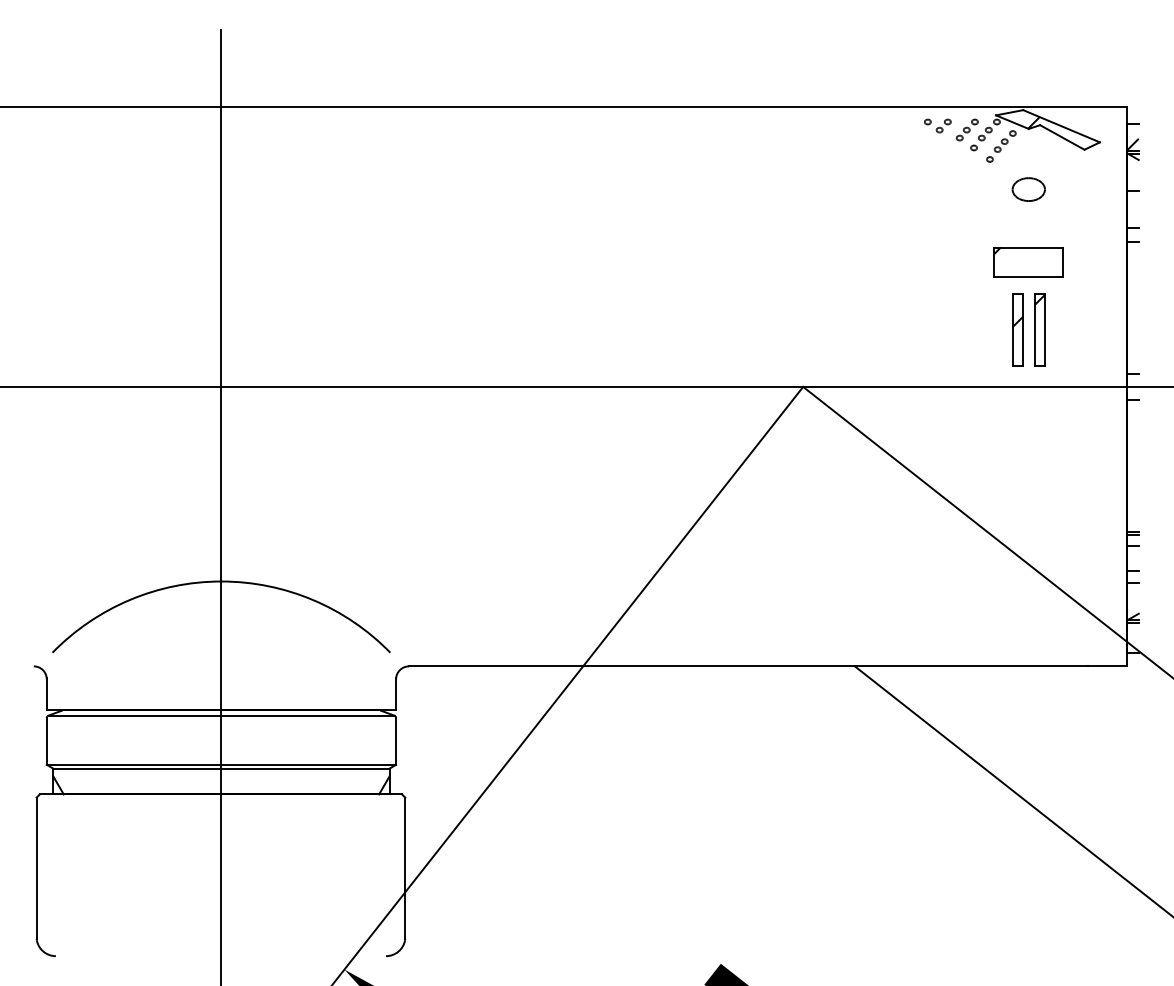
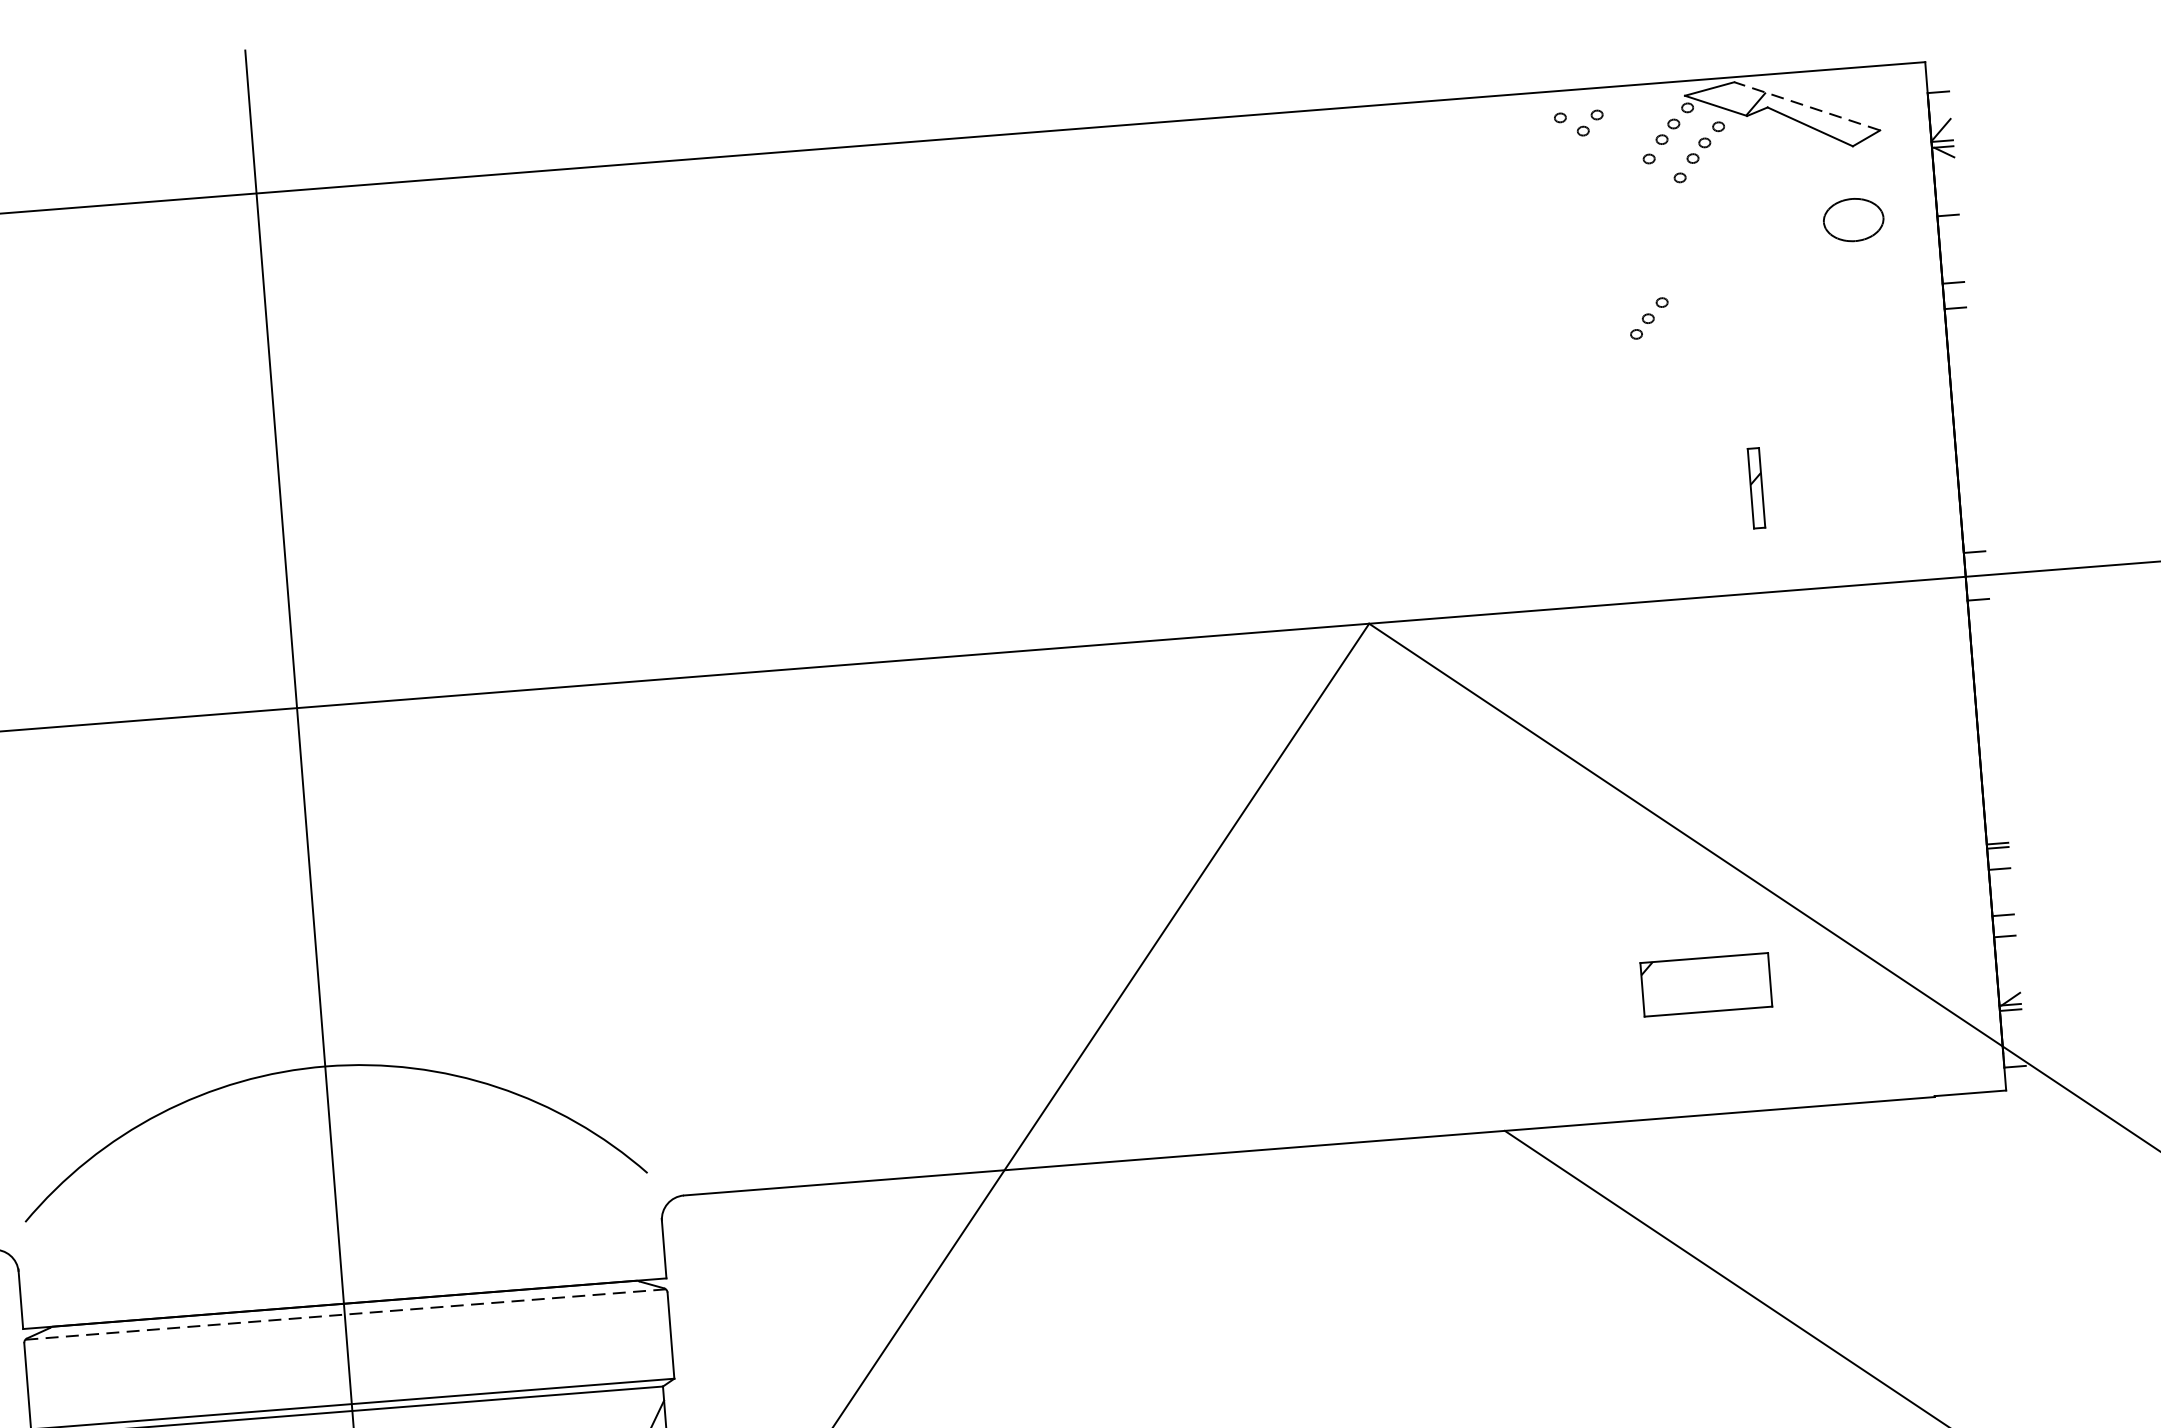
line: (1061, 126) -> (1807, 106), solid -> dashed
part: (967, 129) -> (1649, 317), moved
part: (1028, 189) -> (1853, 219), moved
part: (1028, 262) -> (1705, 985), moved
part: (1017, 329) -> (1755, 486), size x0.6
part: (1039, 329) -> (1796, 483), removed
line: (221, 716) -> (345, 1315), solid -> dashed

